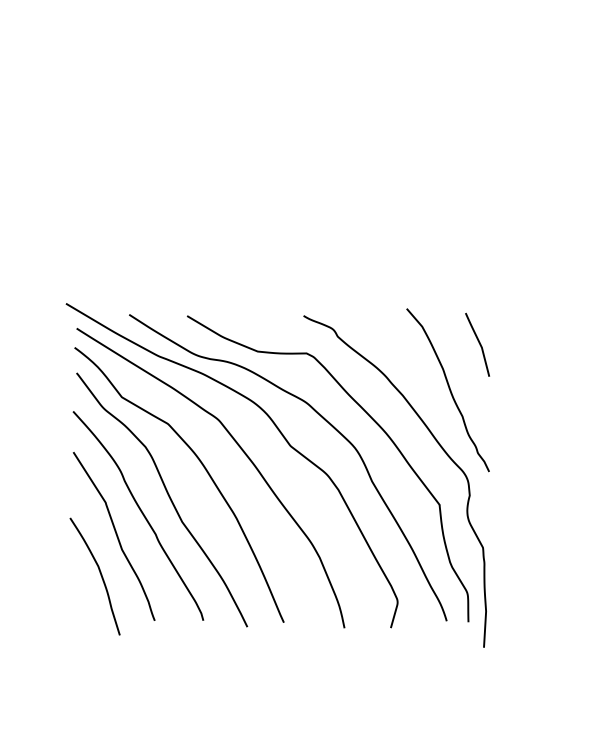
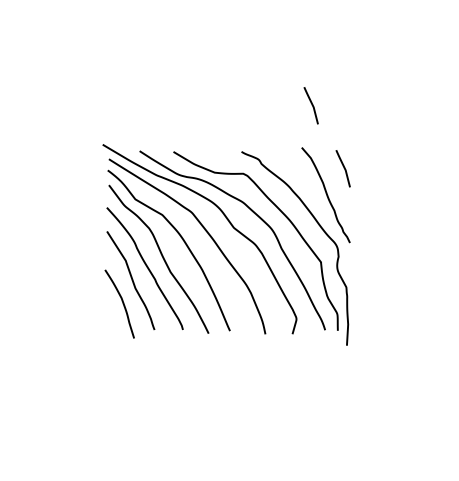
curve: (423, 236) -> (311, 105), added

